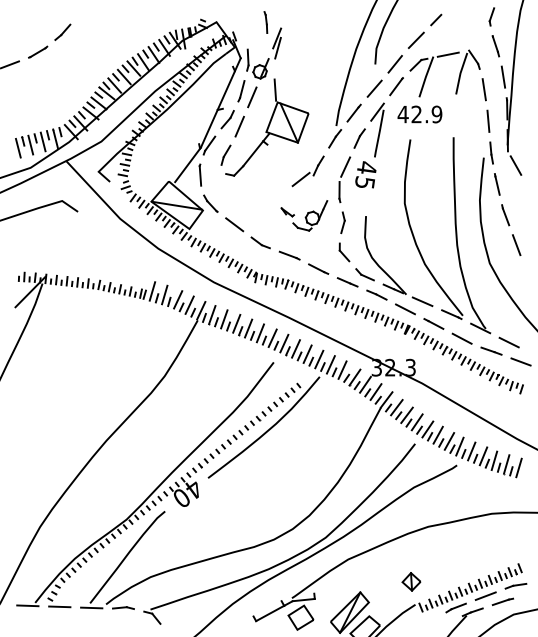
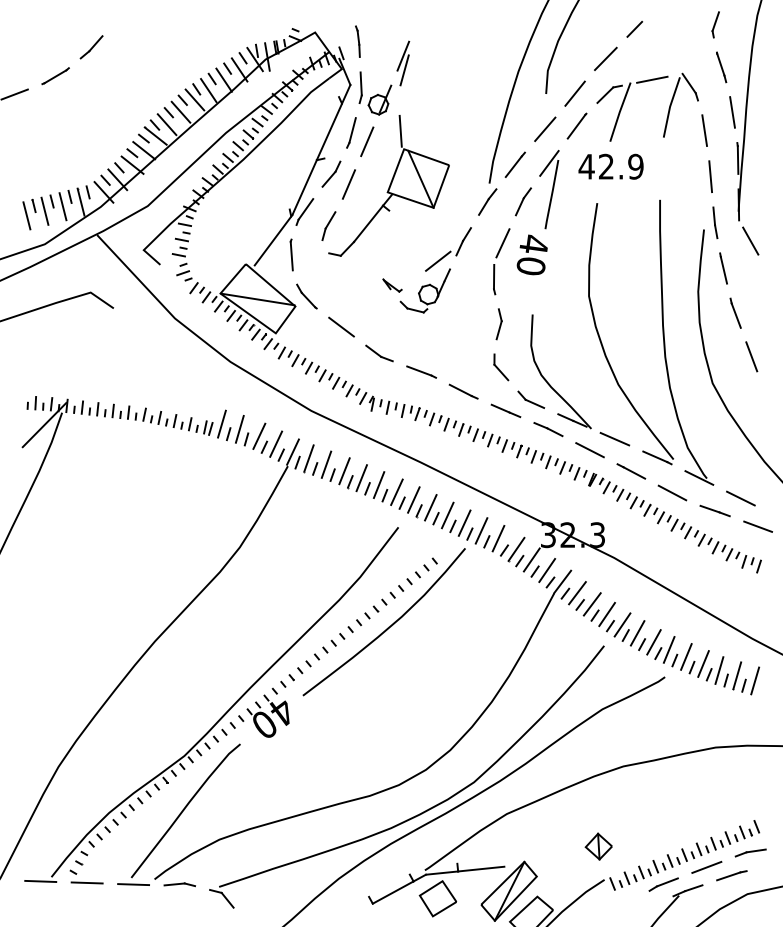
line: (265, 22) -> (357, 41), moved
text: (365, 182) -> (531, 265), 45 -> 40
part: (304, 215) -> (416, 290), moved
line: (330, 596) -> (480, 867), added

